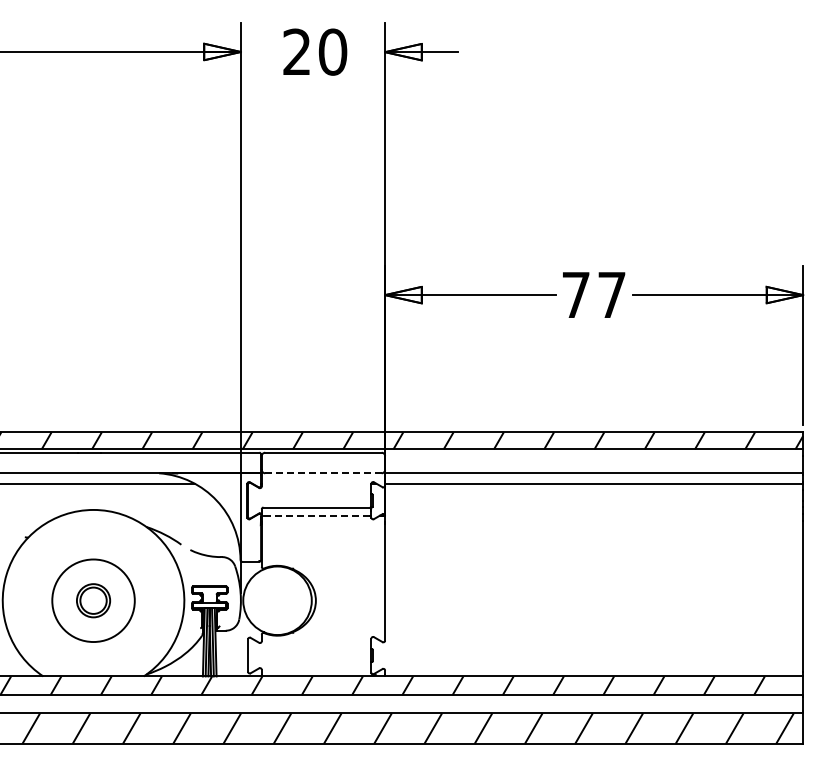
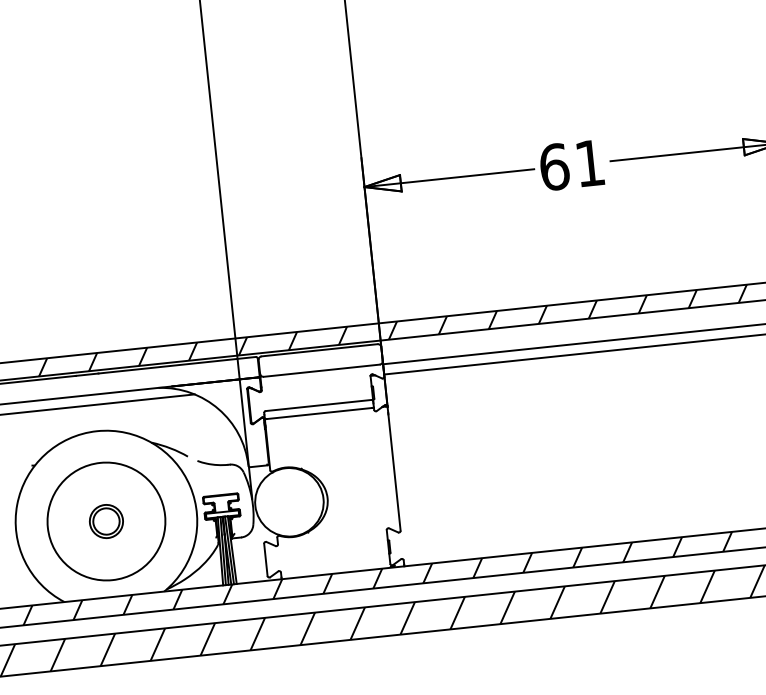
text: (593, 294) -> (571, 164), 77 -> 61
line: (323, 473) -> (321, 370), dashed -> solid
line: (316, 515) -> (319, 413), dashed -> solid
circle: (93, 600) -> (106, 521), size x1.43

